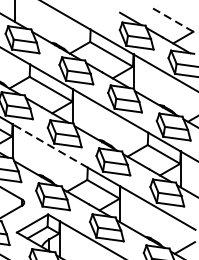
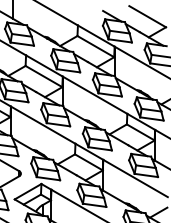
line: (171, 19) -> (147, 16), dashed -> solid
line: (49, 145) -> (42, 124), dashed -> solid

